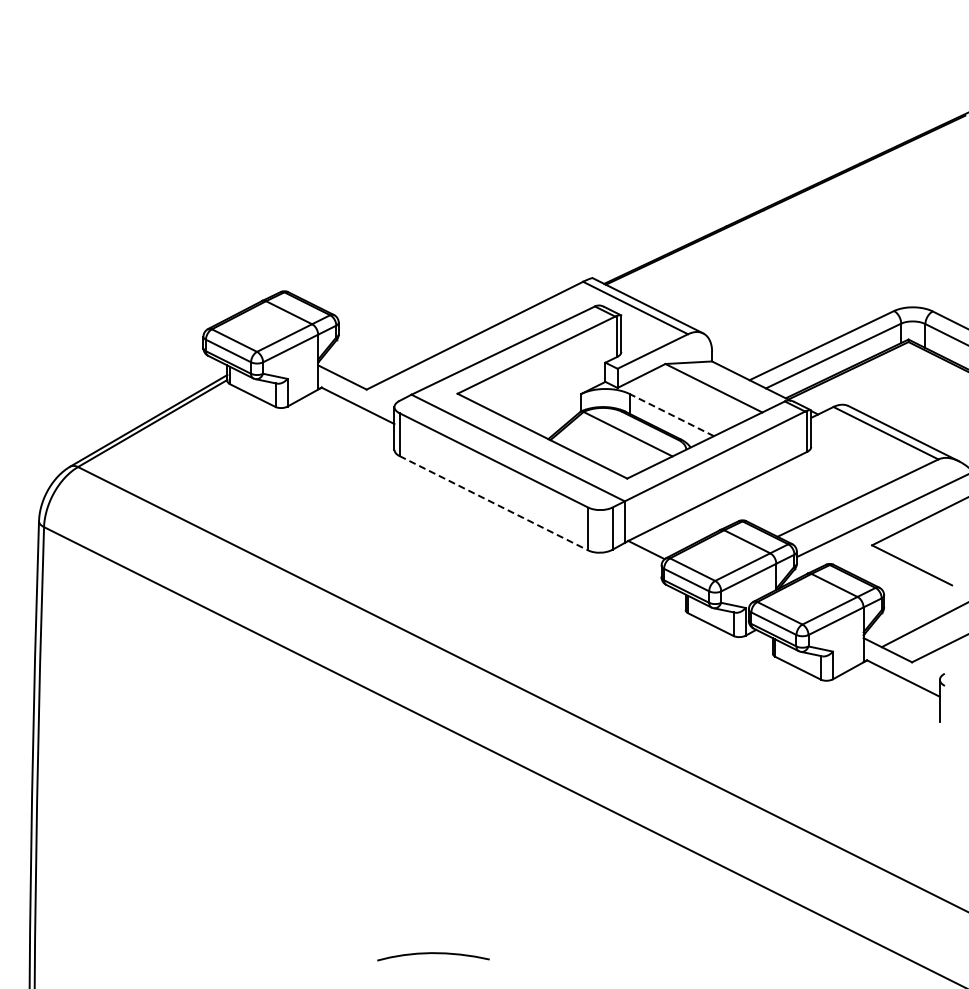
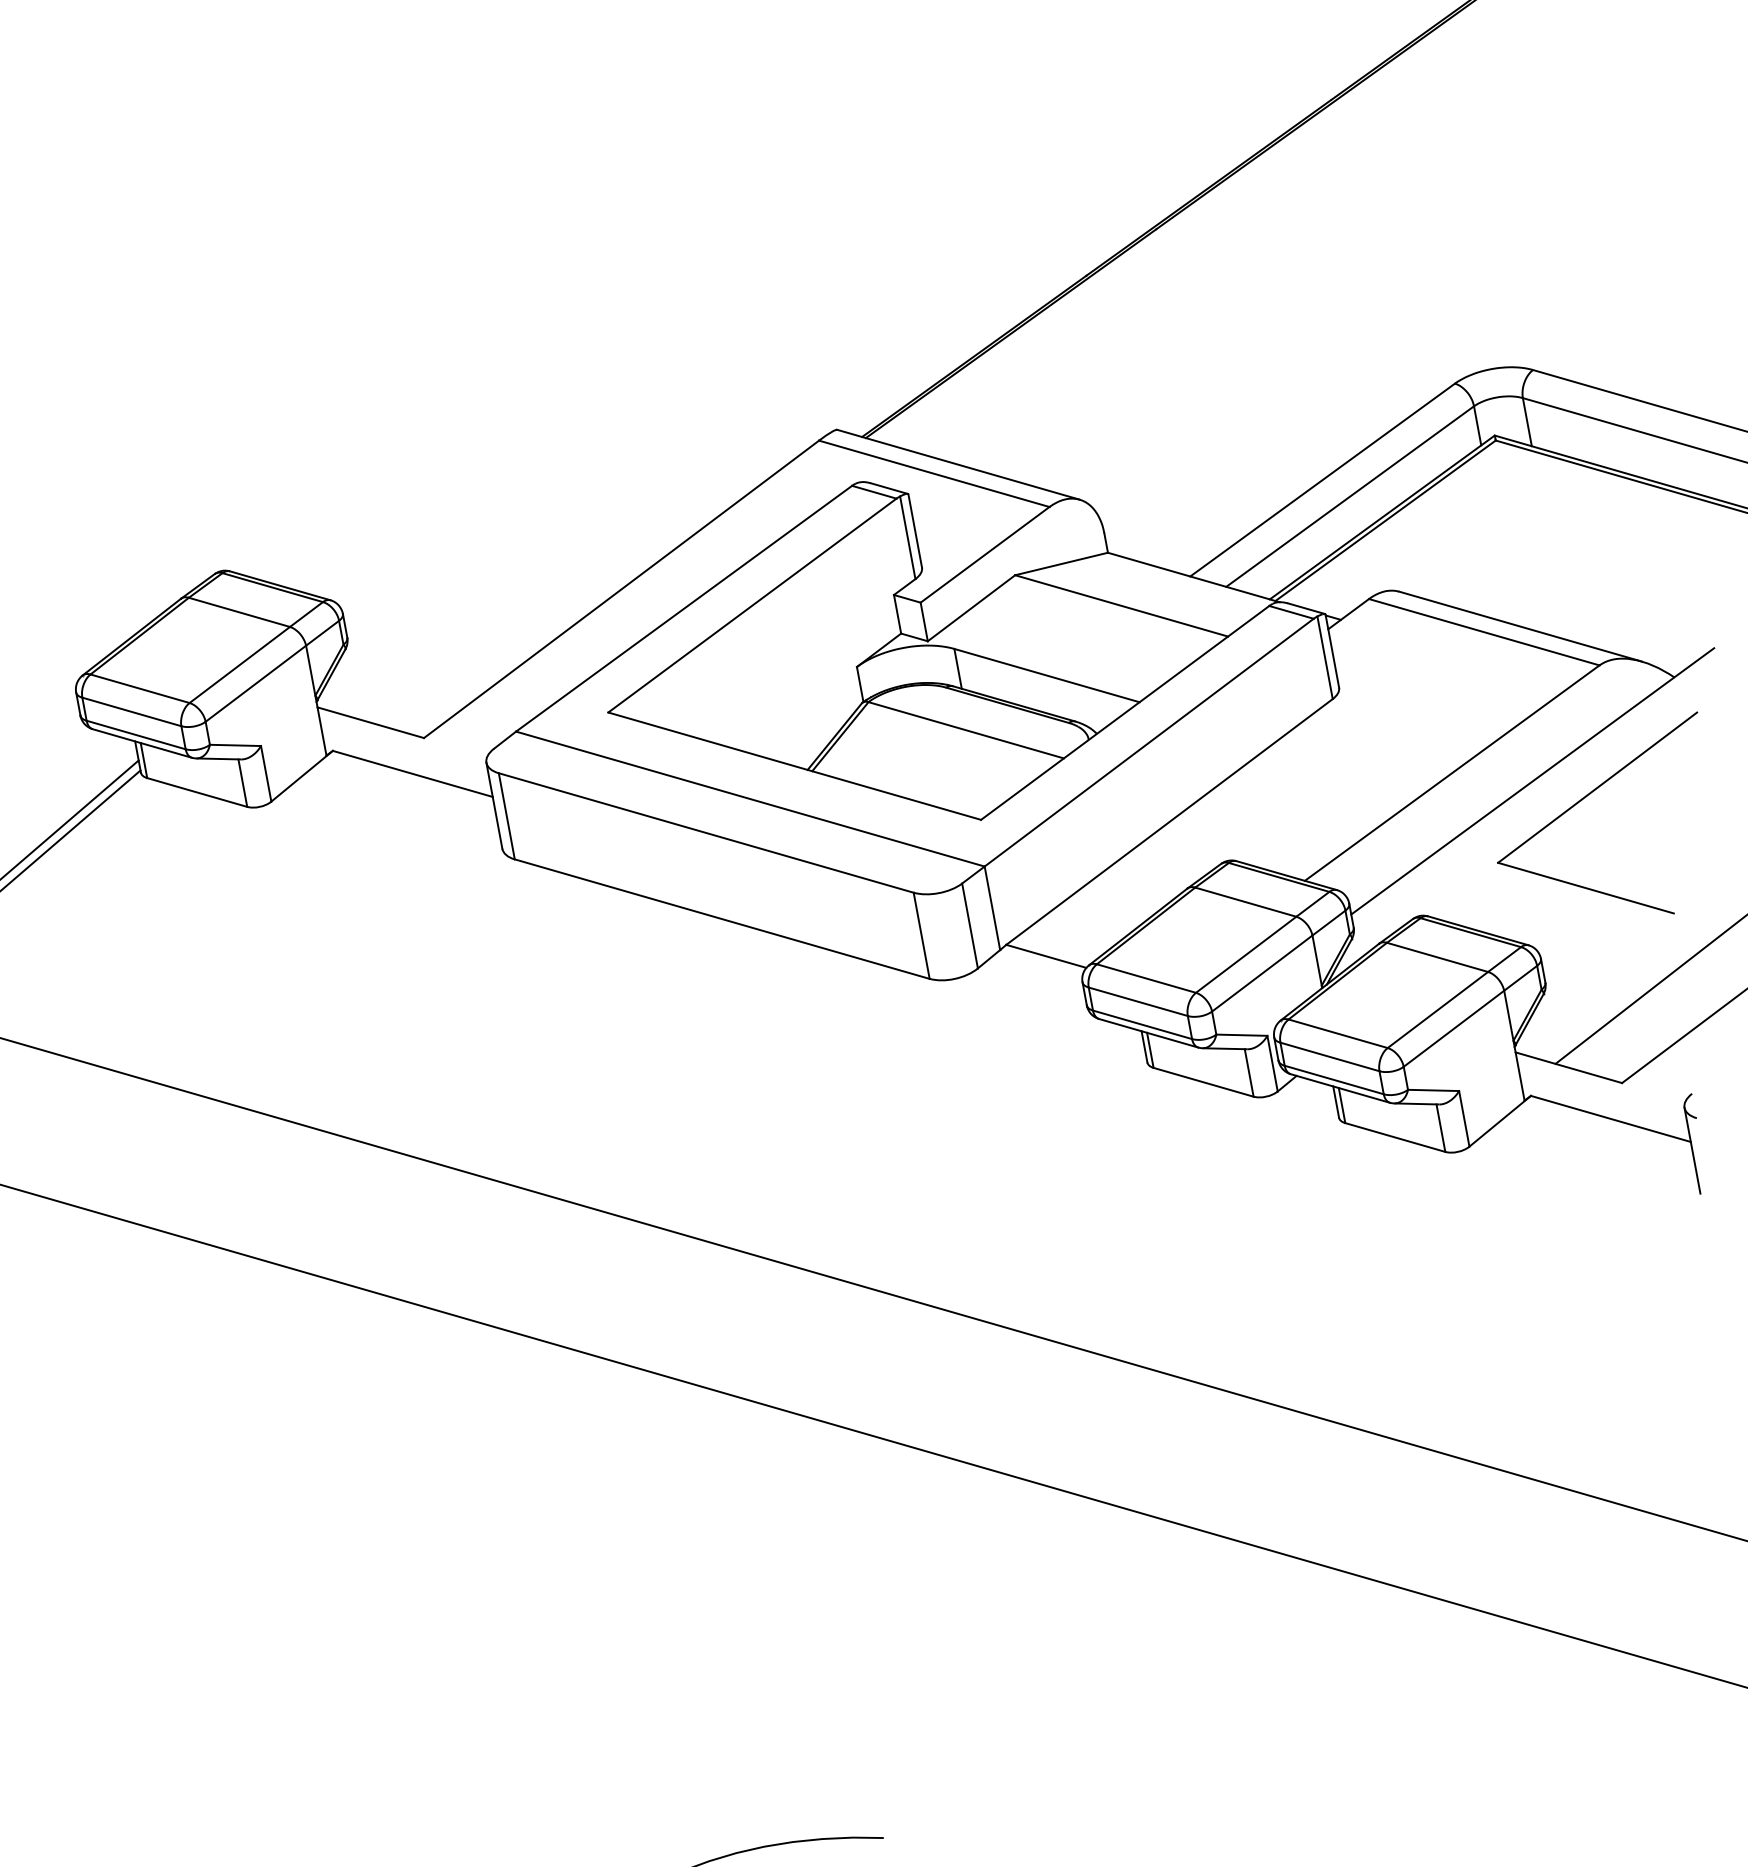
line: (671, 414) -> (1046, 674), dashed -> solid
line: (493, 503) -> (721, 919), dashed -> solid

